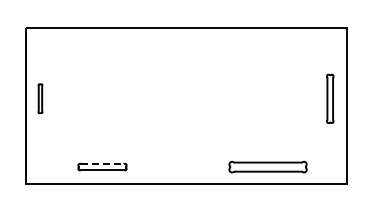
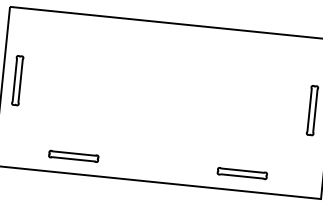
part: (40, 98) -> (17, 80), size x1.67
line: (102, 164) -> (74, 153), dashed -> solid
part: (268, 166) -> (242, 172), size x0.62

